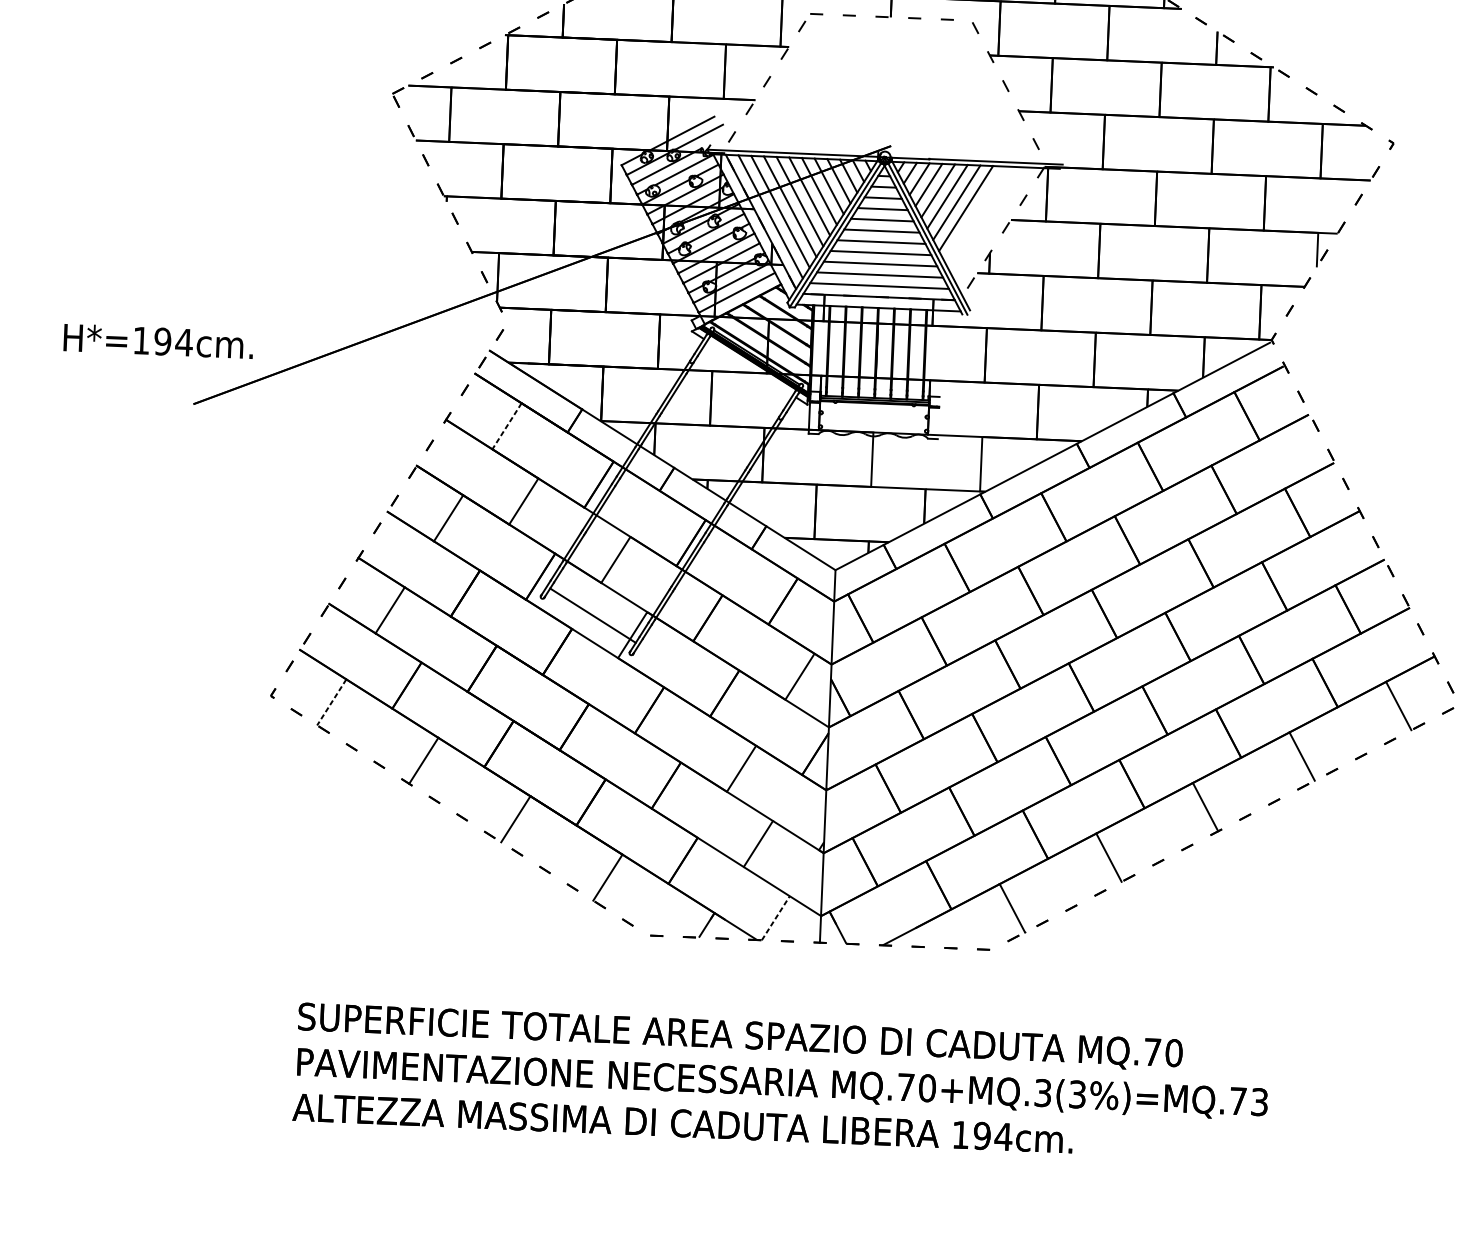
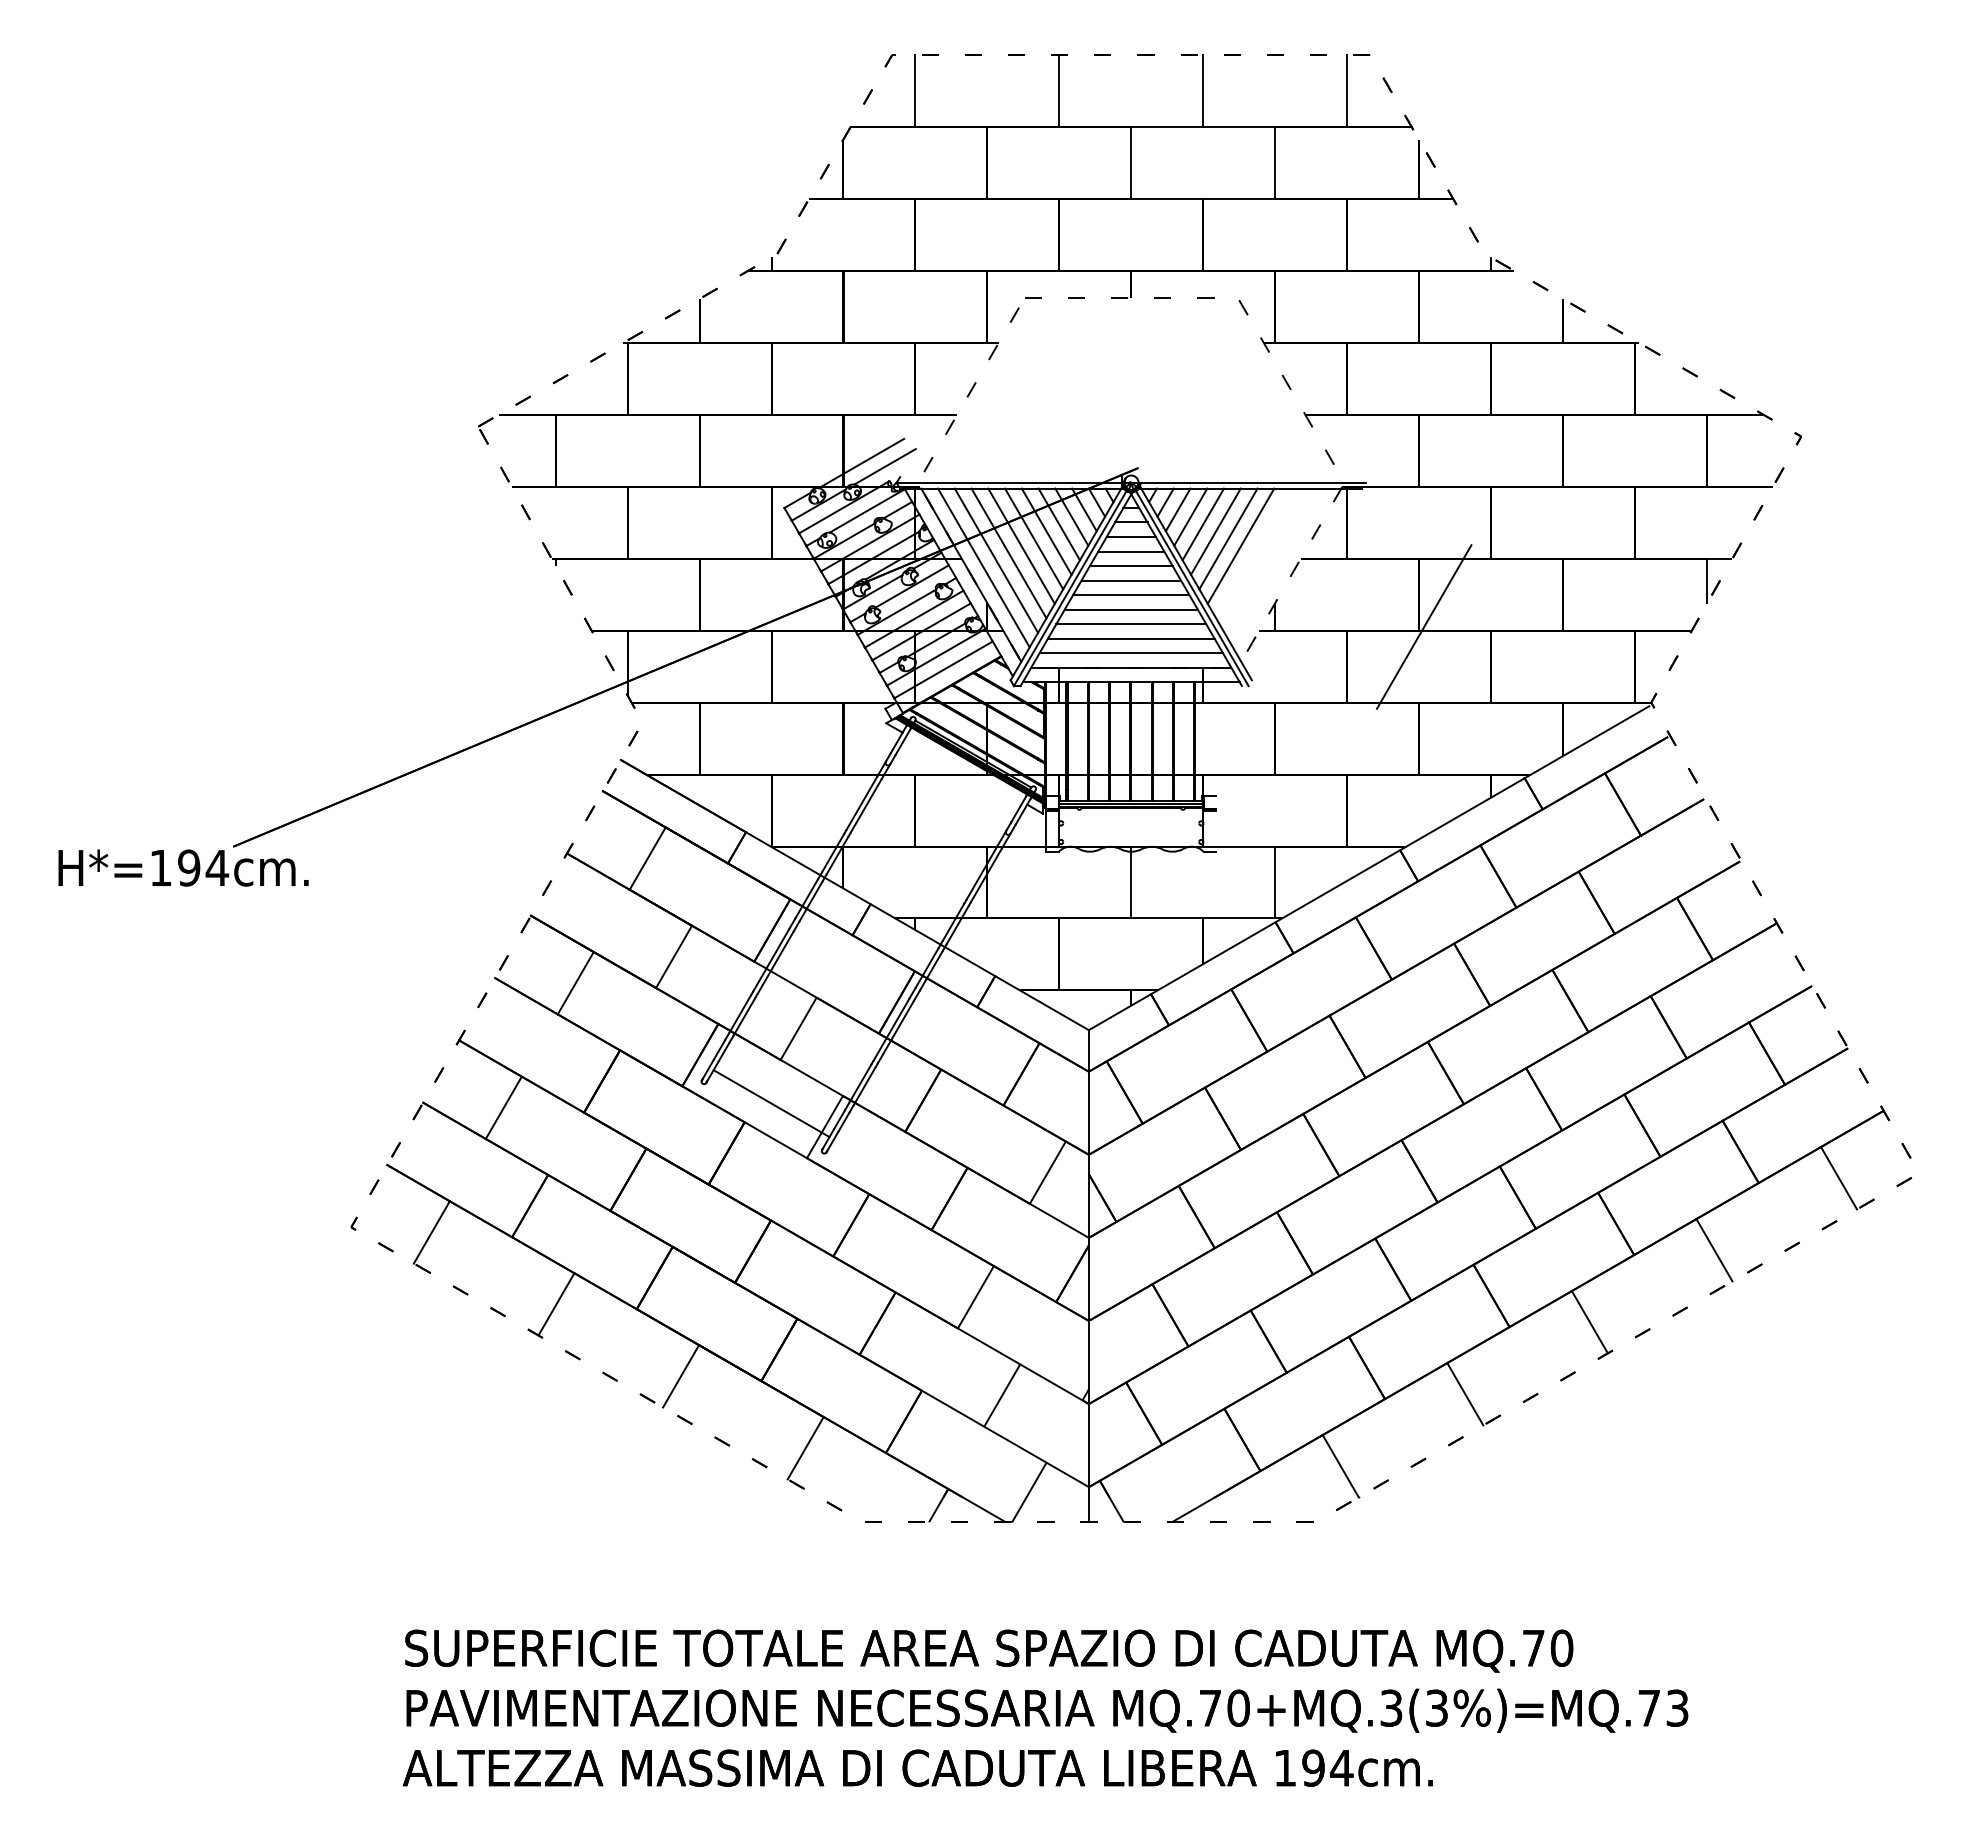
line: (1101, 275) -> (1423, 626), added
text: (158, 341) -> (183, 867), moved
line: (506, 426) -> (647, 858), dashed -> solid
line: (331, 702) -> (431, 1232), dashed -> solid
line: (775, 918) -> (1029, 1492), dashed -> solid

